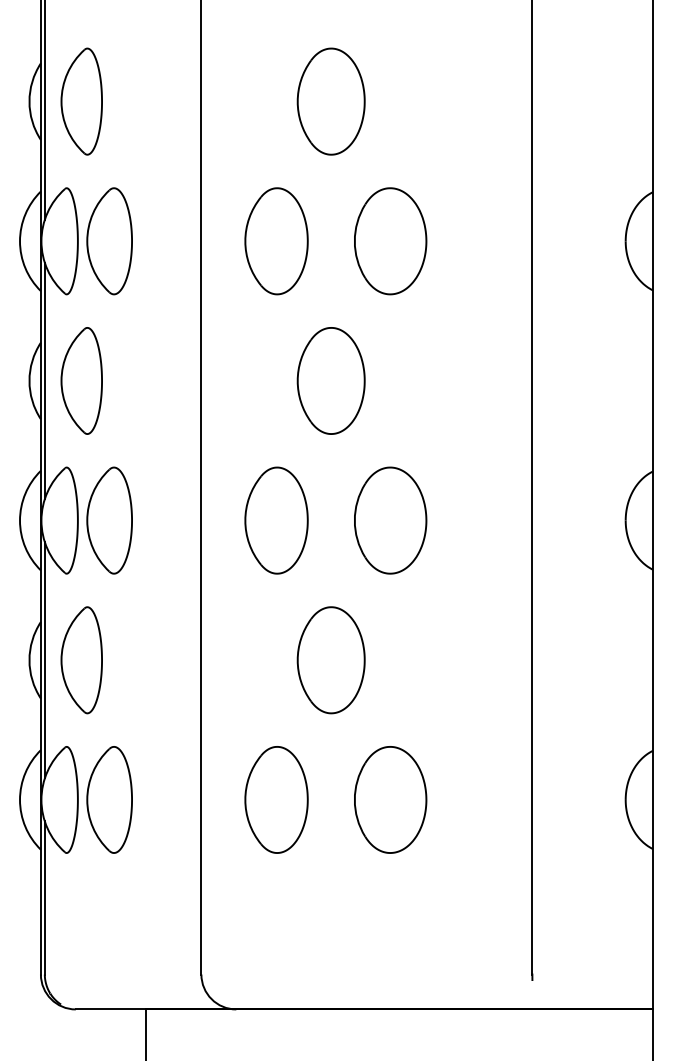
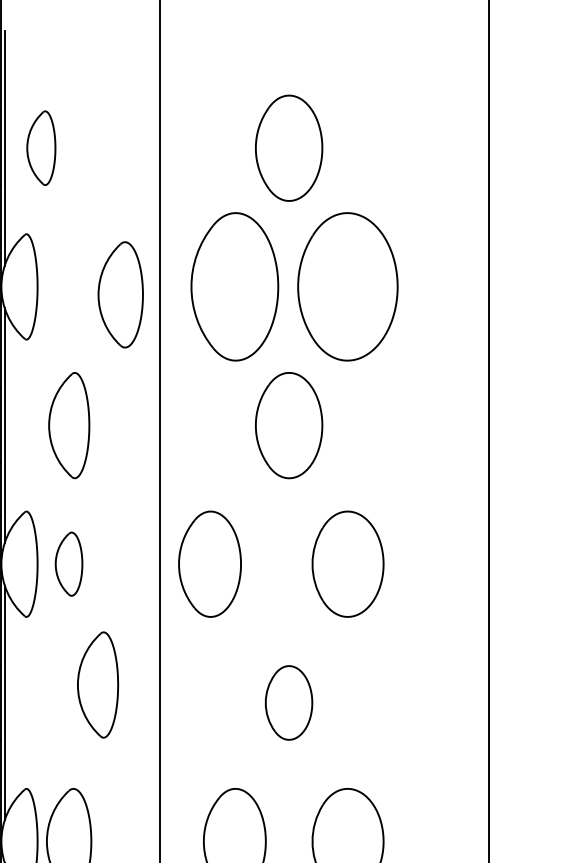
part: (81, 101) -> (41, 148), size x0.7
part: (109, 241) -> (120, 295), moved
part: (276, 241) -> (234, 287), size x1.4
part: (390, 241) -> (347, 287), size x1.4
part: (81, 380) -> (68, 425), moved
part: (109, 520) -> (68, 564), size x0.6
part: (276, 520) -> (209, 564), moved
part: (81, 660) -> (97, 685), moved
part: (330, 660) -> (288, 703), size x0.7

